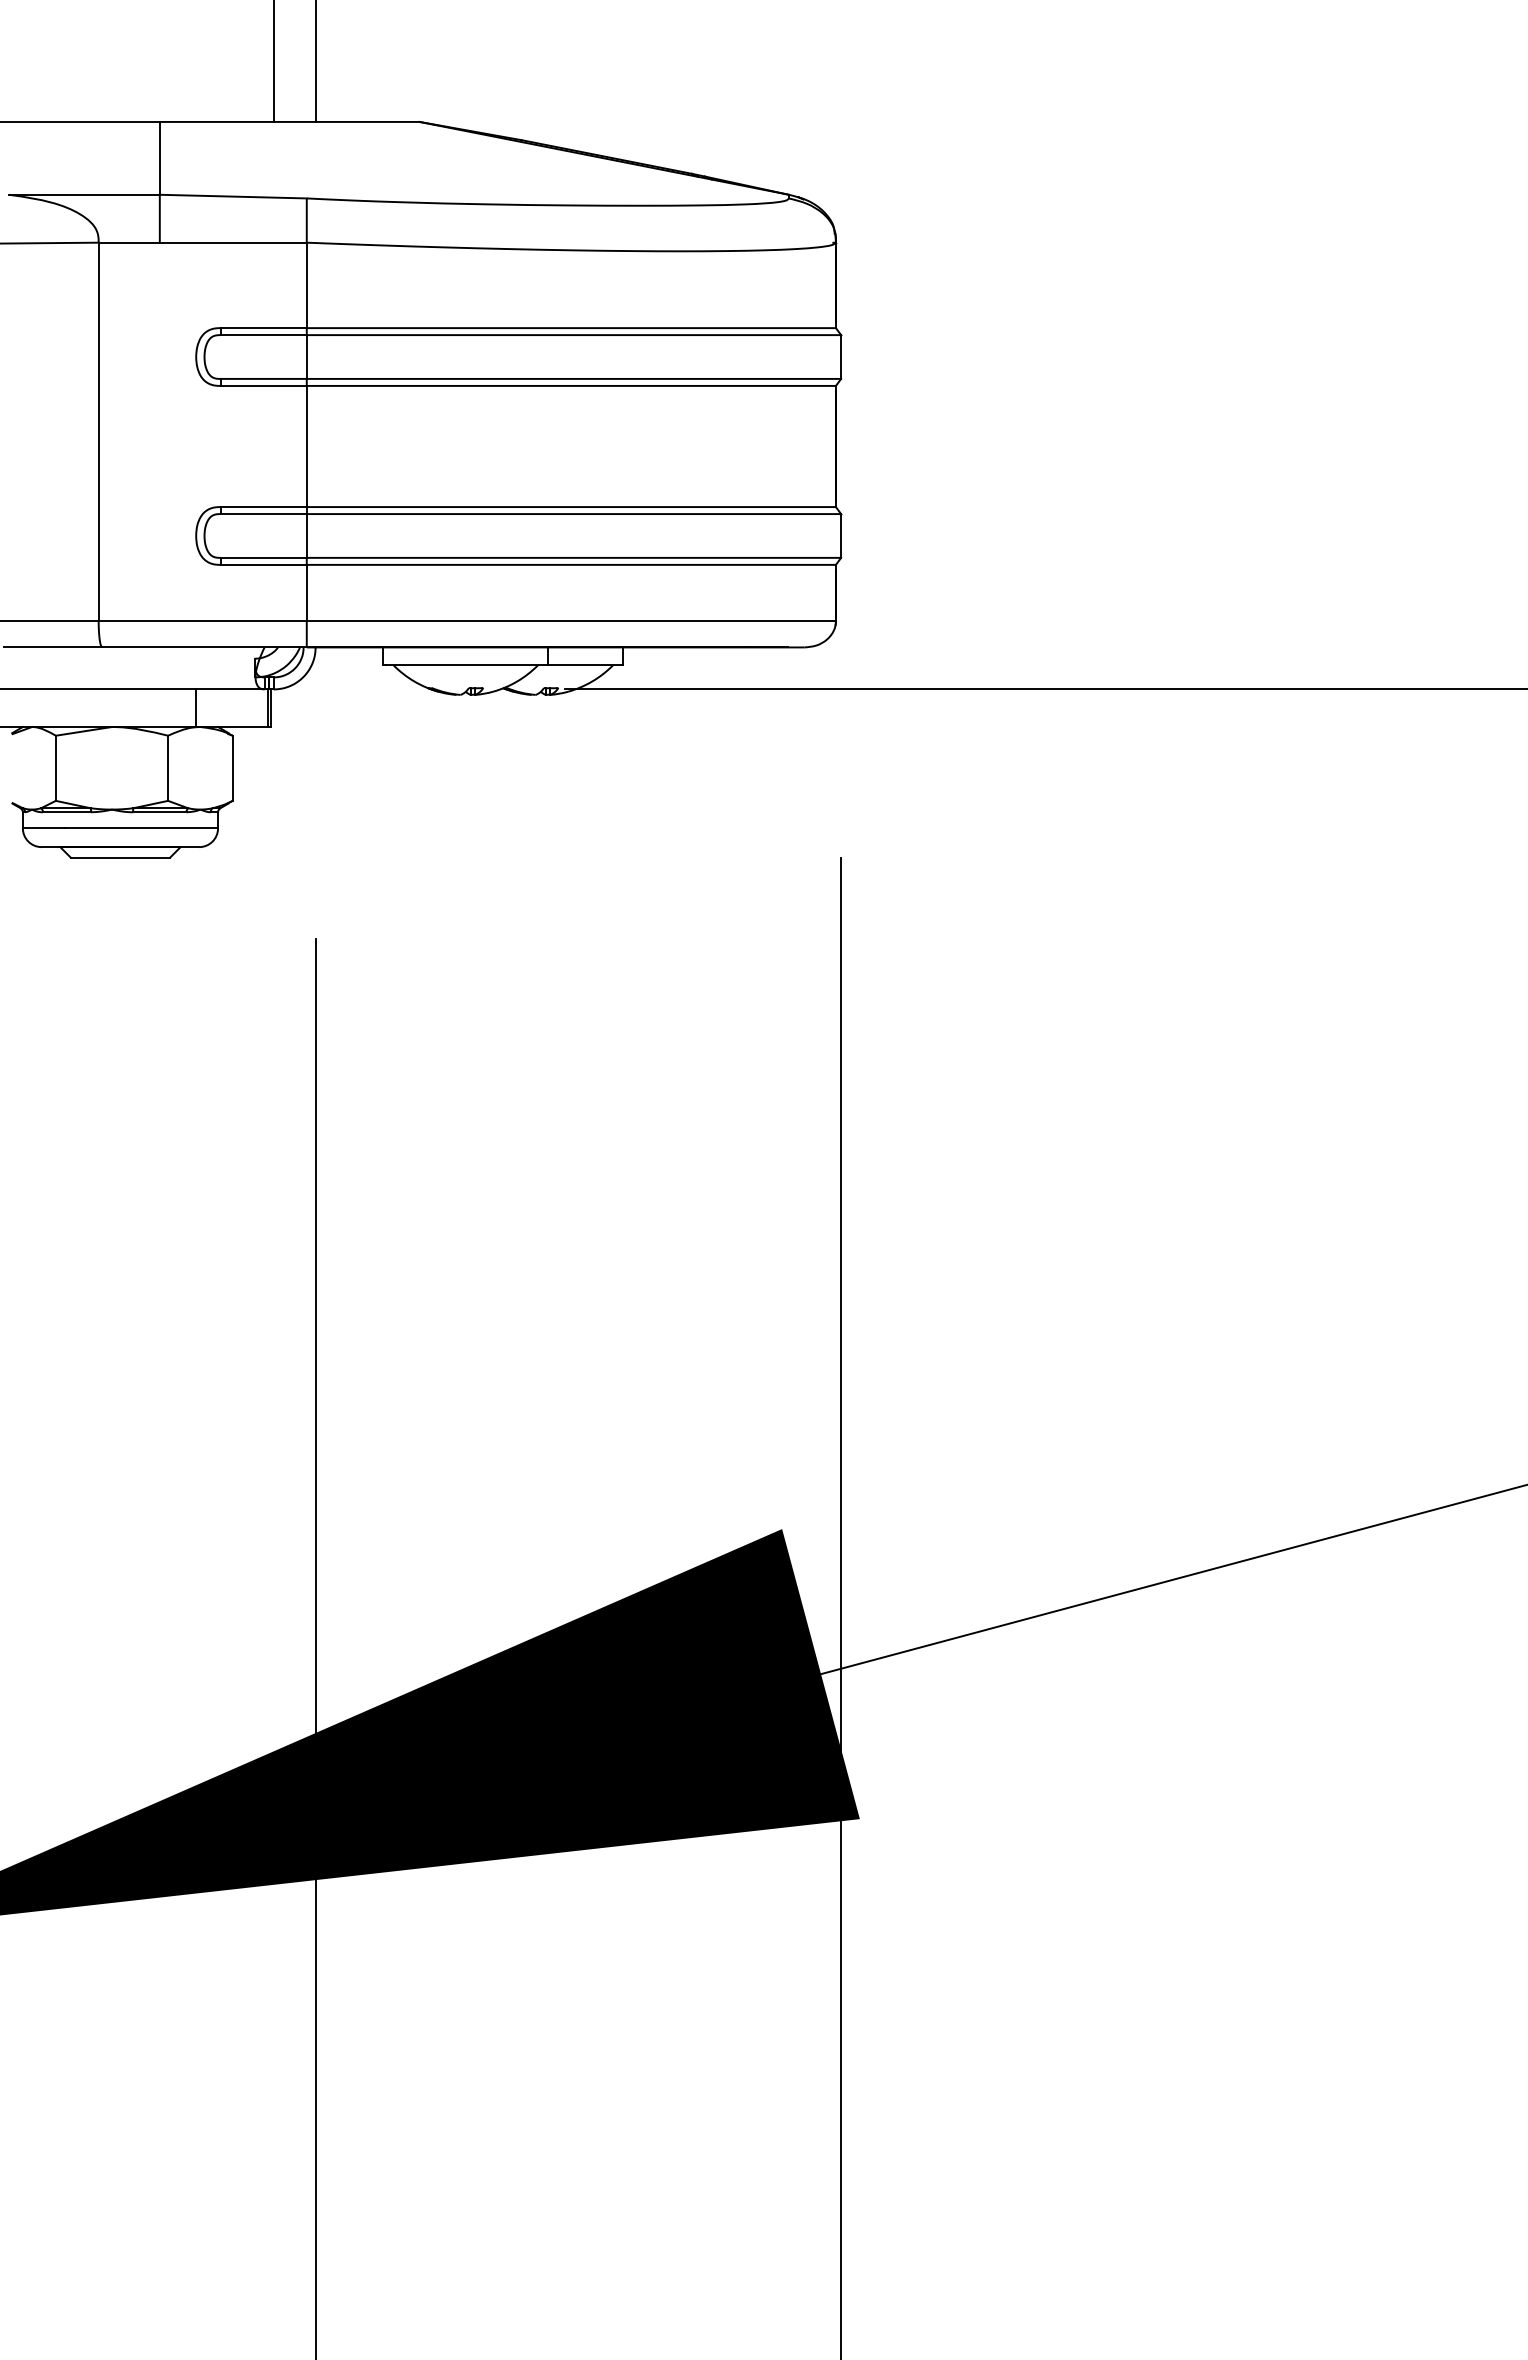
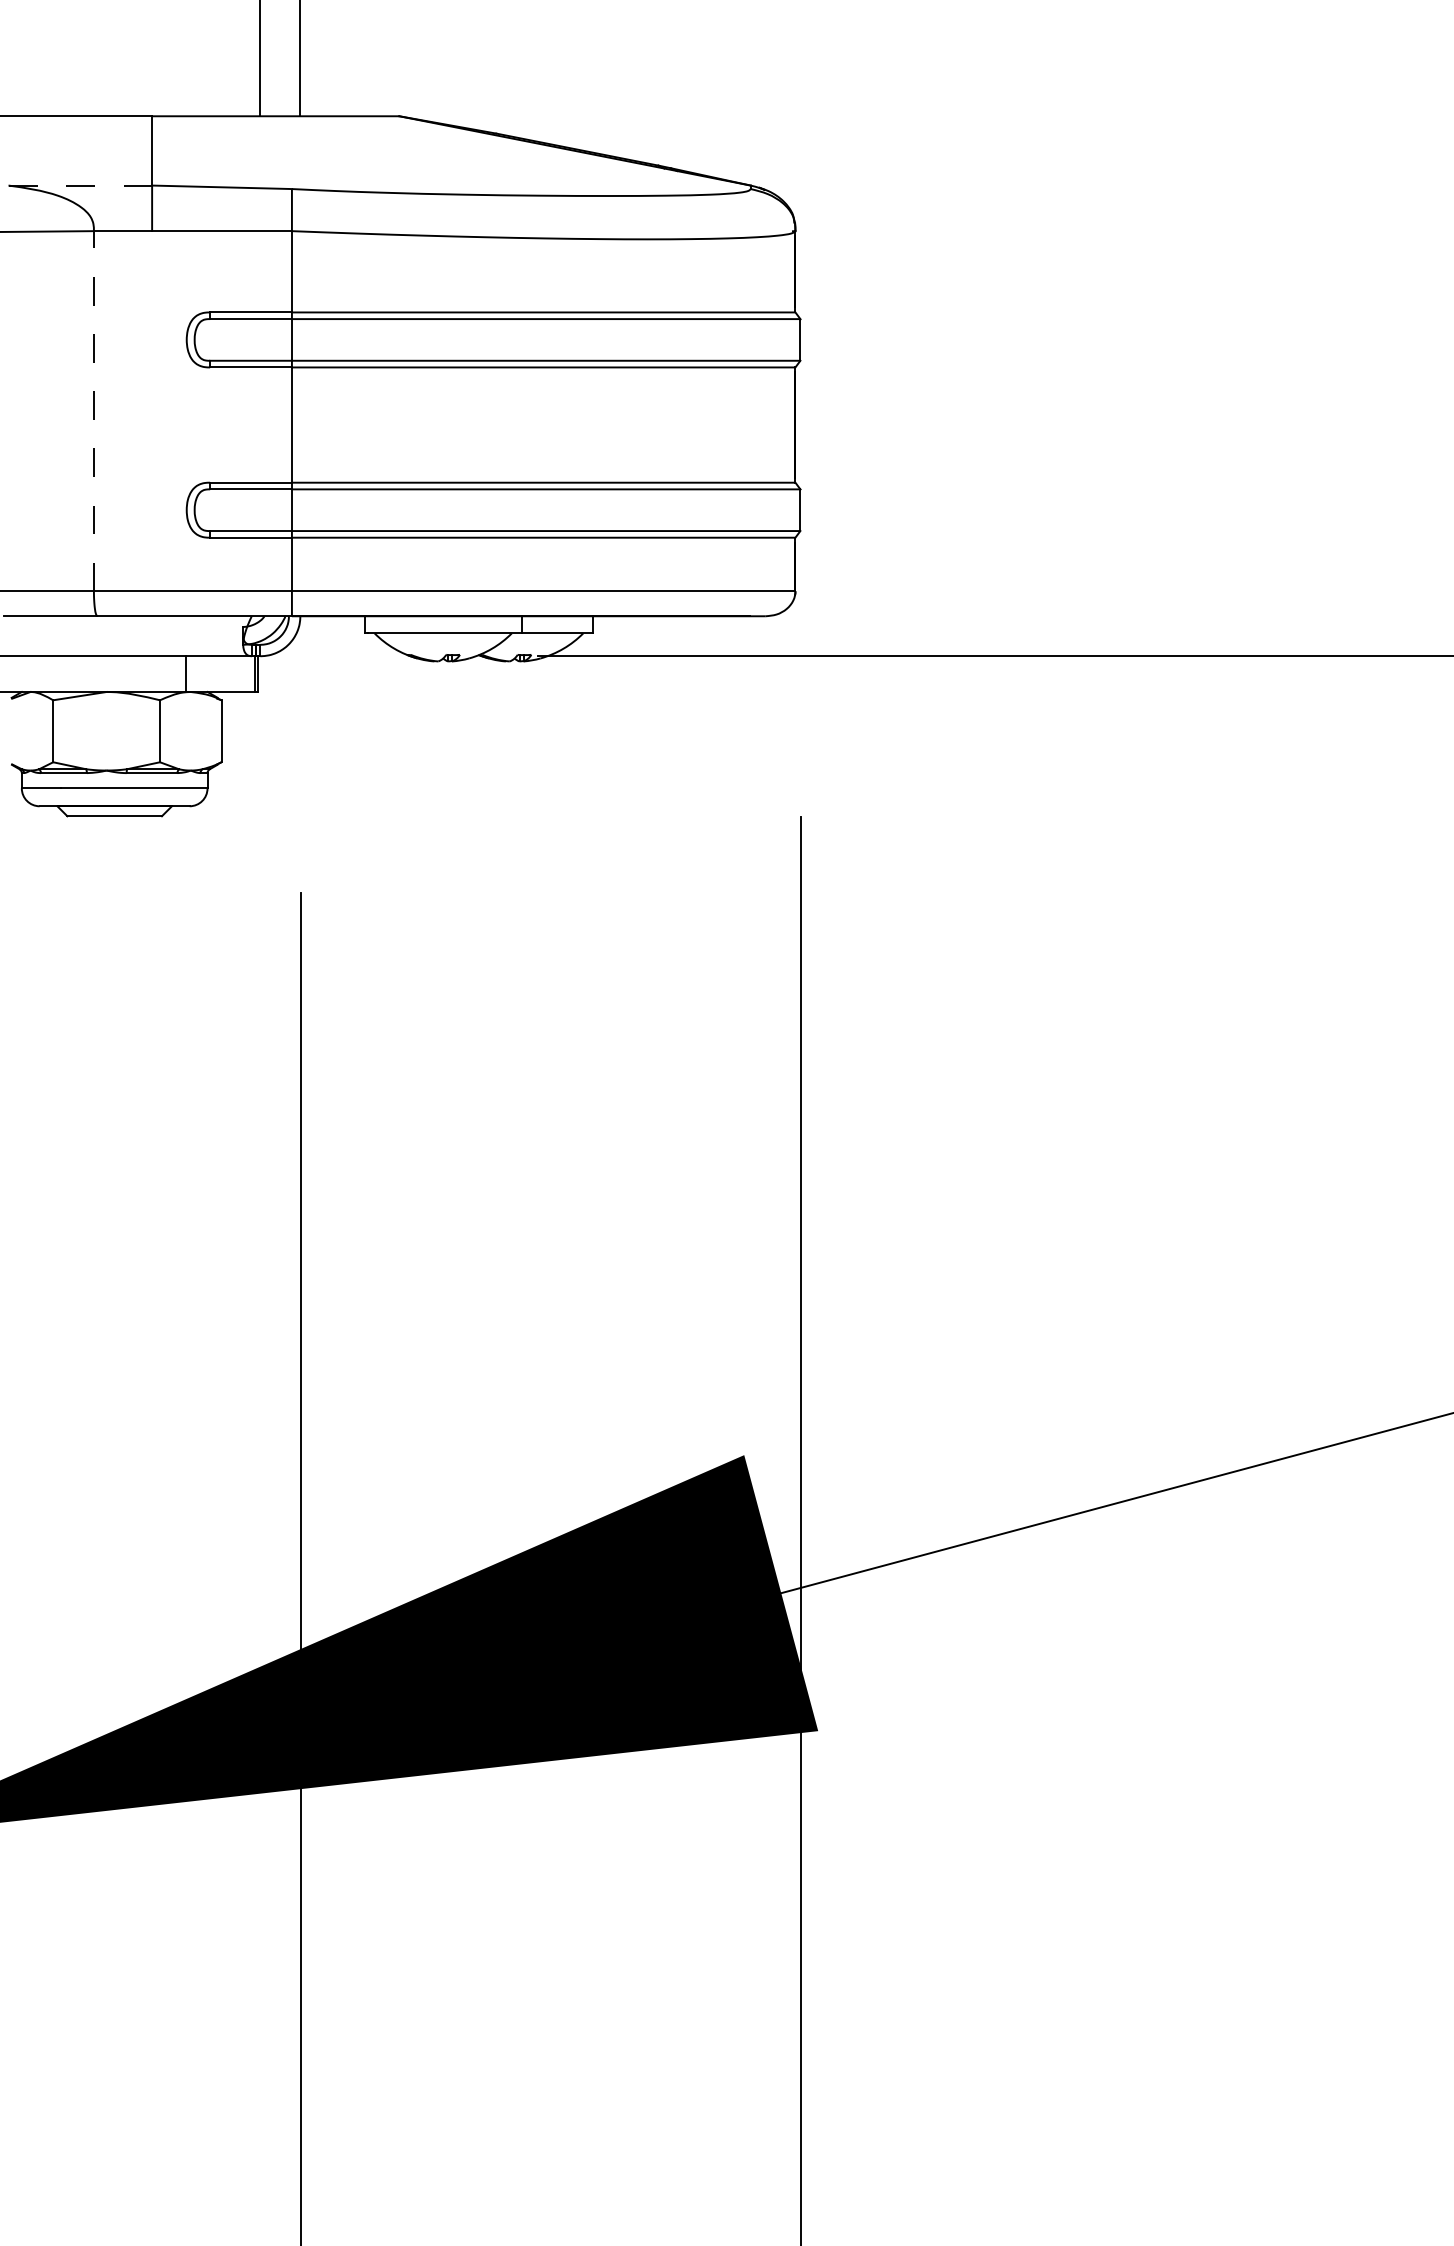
line: (83, 194) -> (79, 185), solid -> dashed
line: (98, 431) -> (93, 410), solid -> dashed

